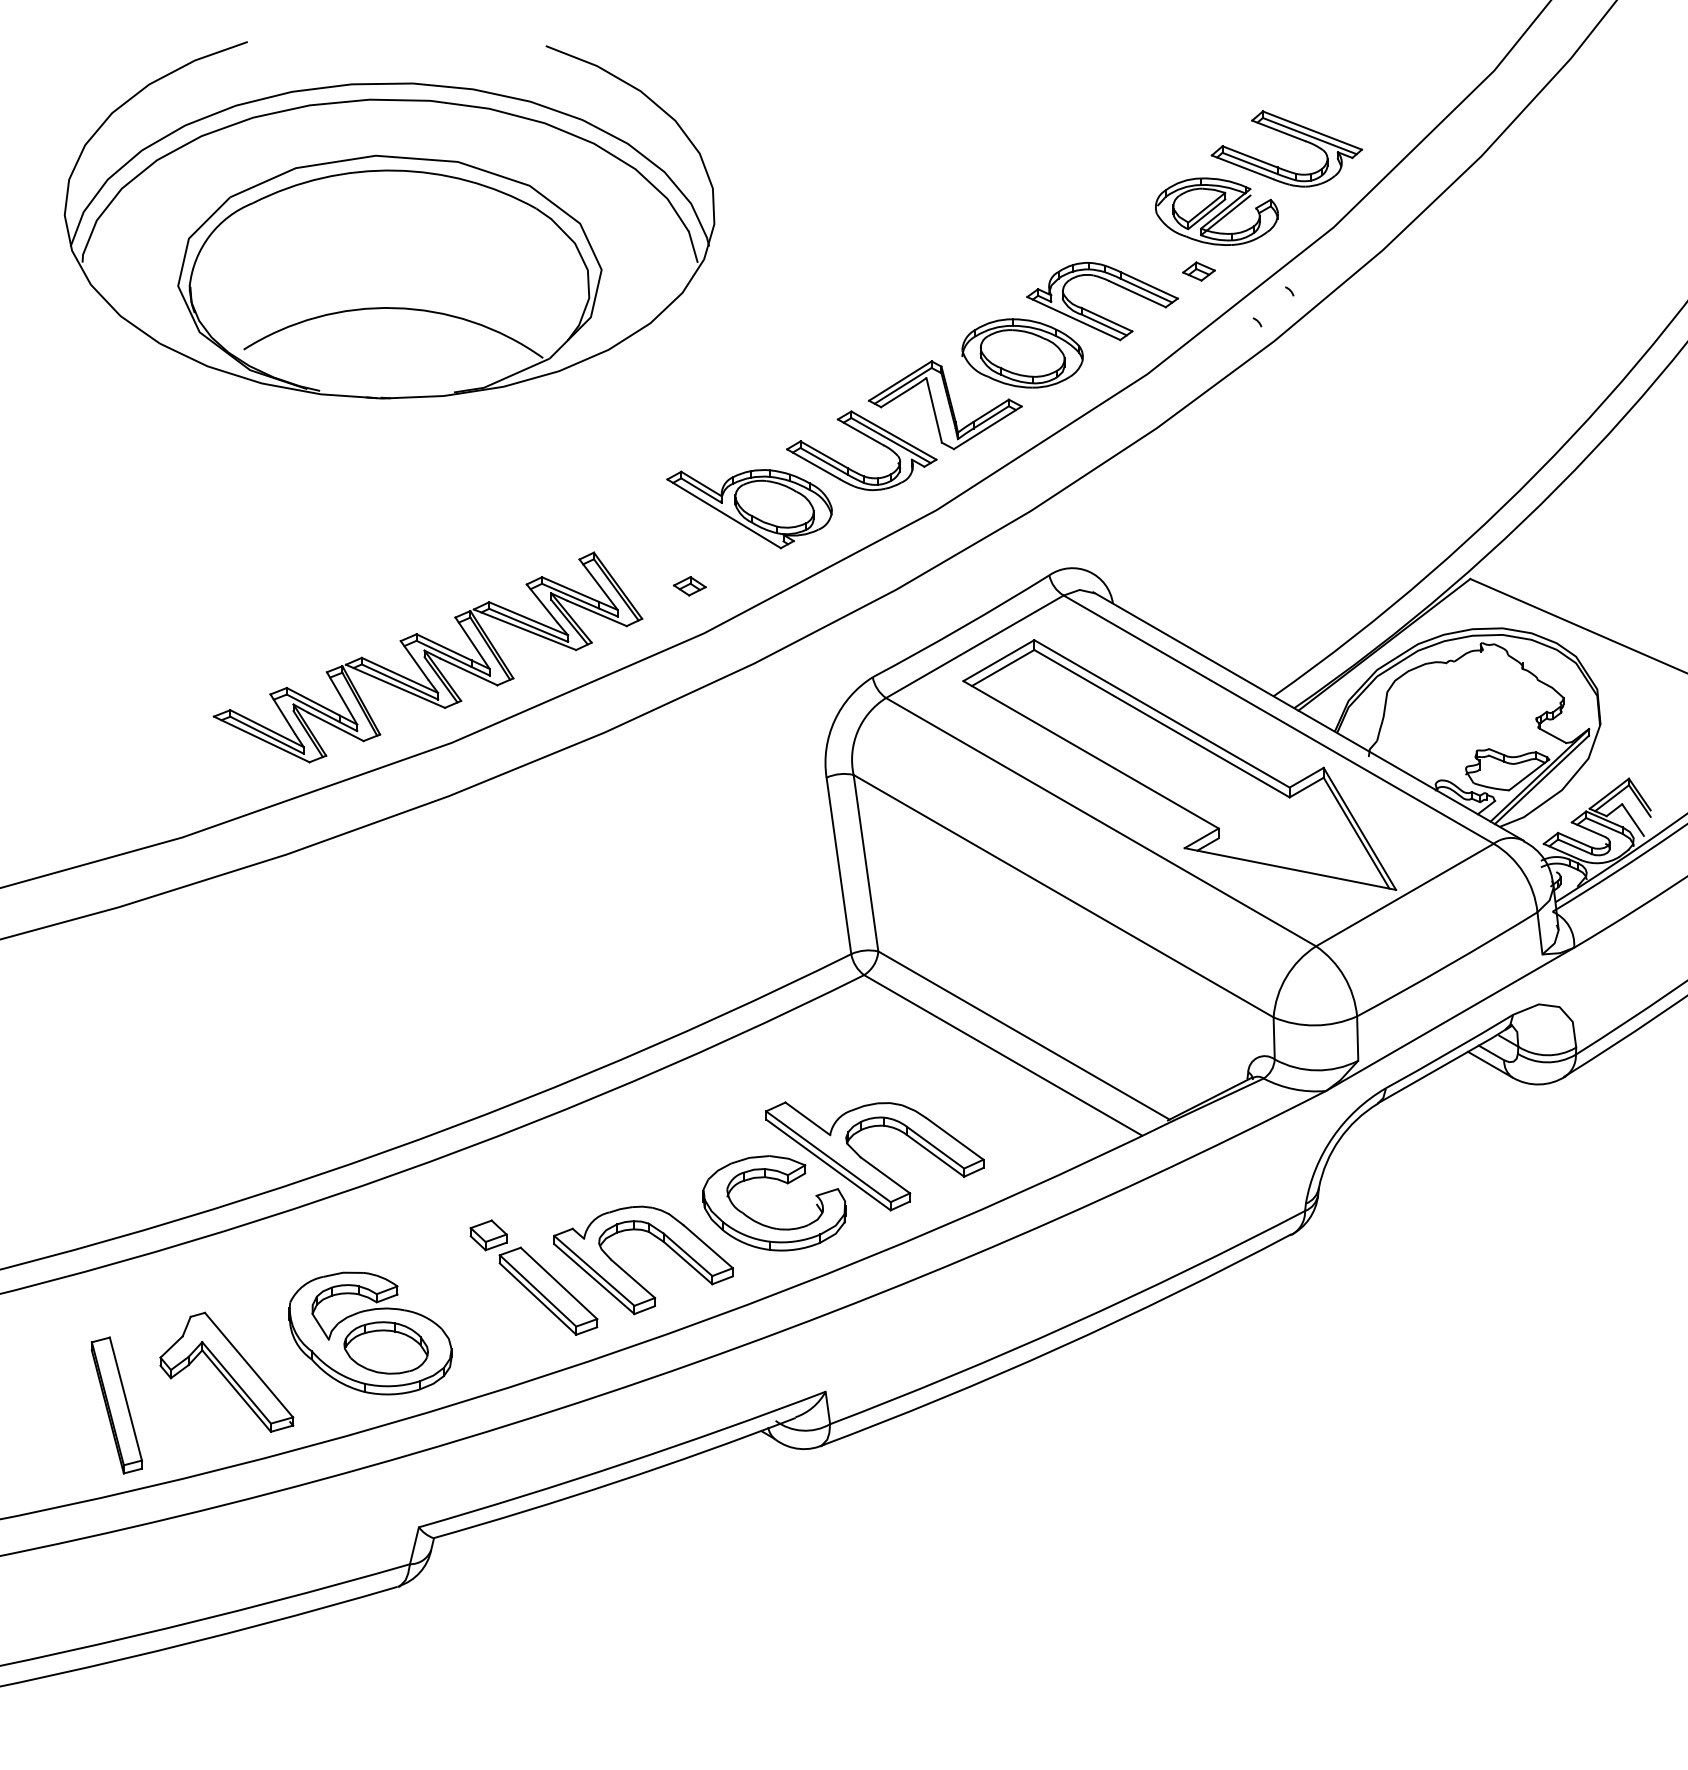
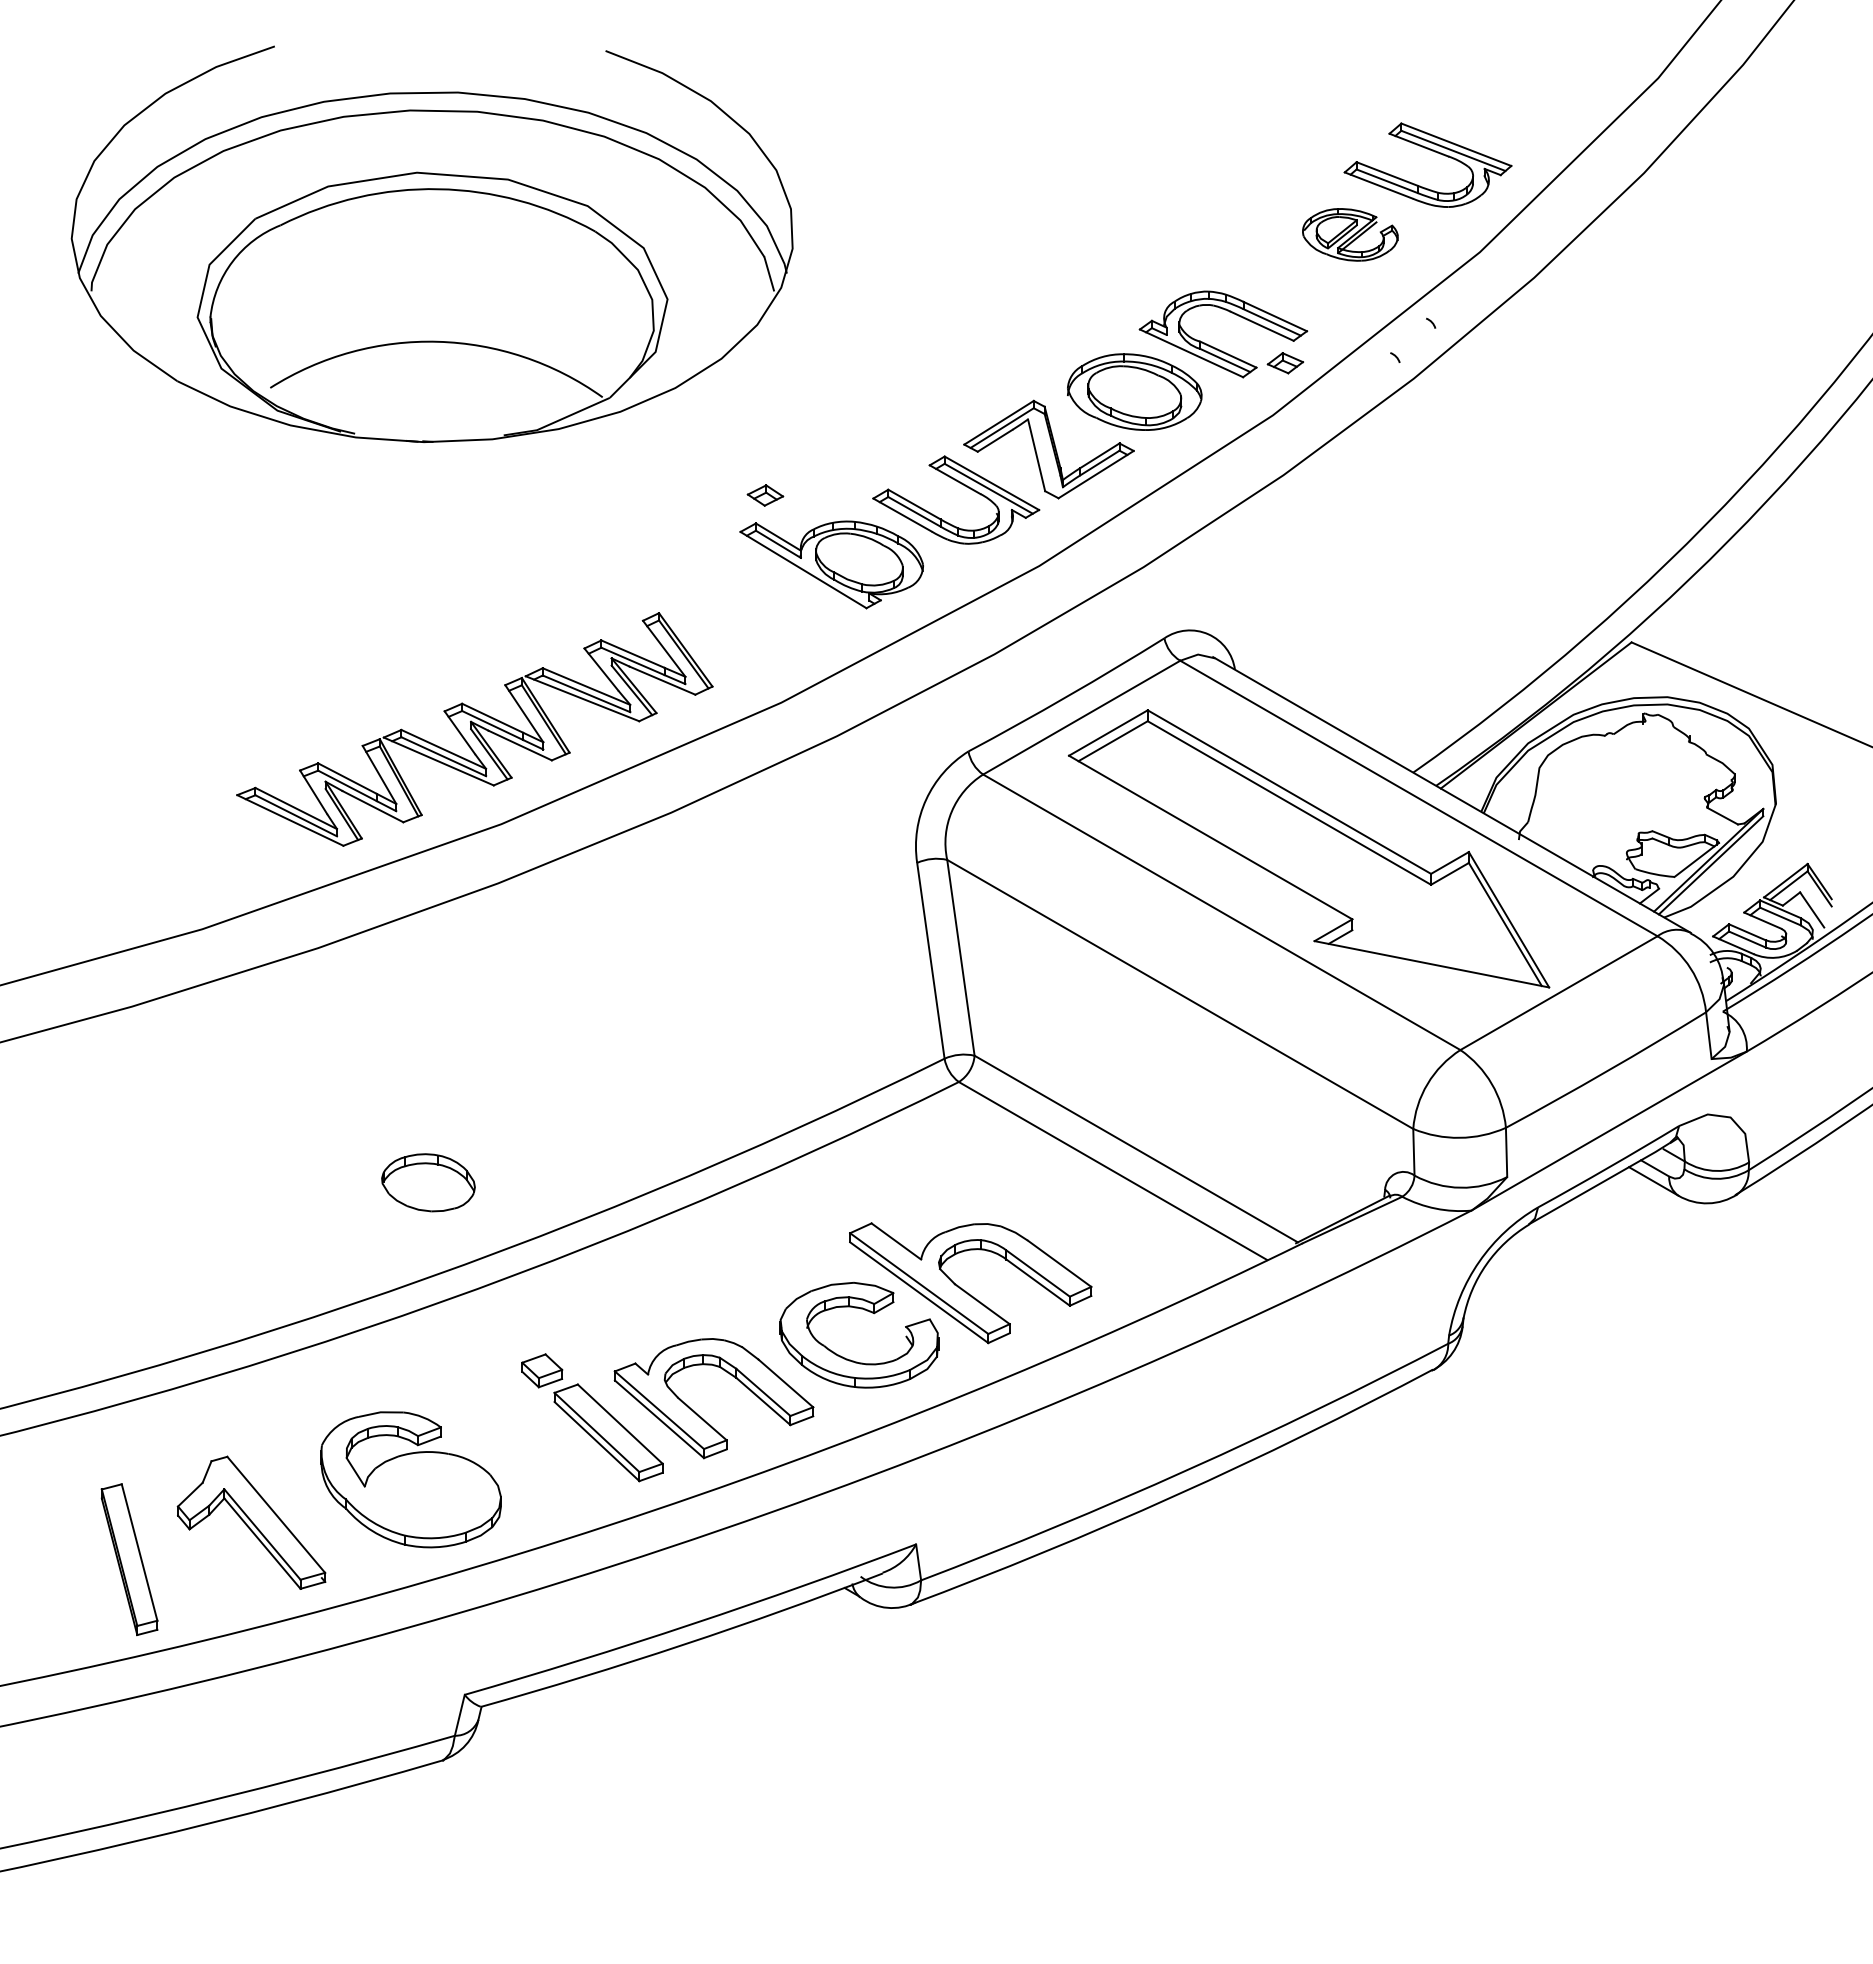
part: (1217, 211) -> (1350, 234), size x0.7
part: (1199, 271) -> (1285, 363), moved
part: (689, 586) -> (765, 495), moved
part: (386, 1347) -> (428, 1182), moved

